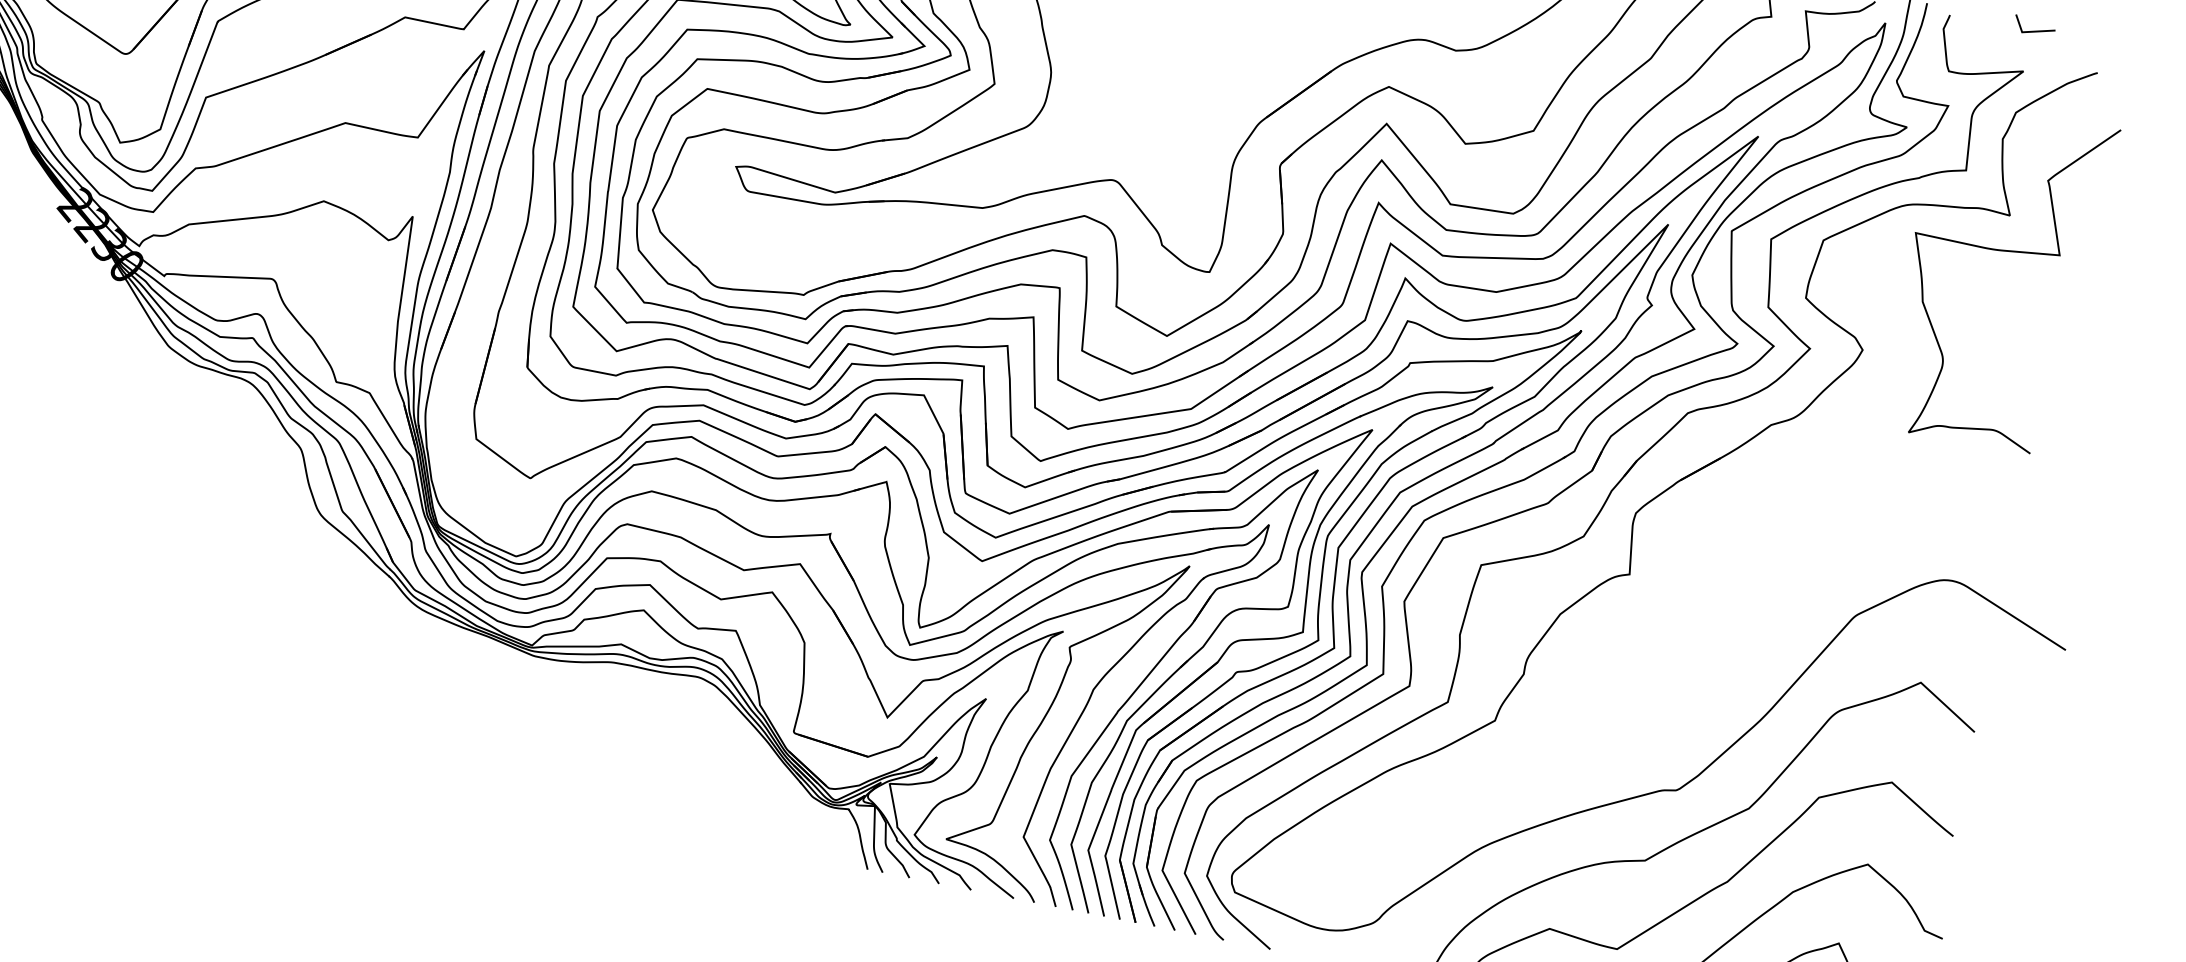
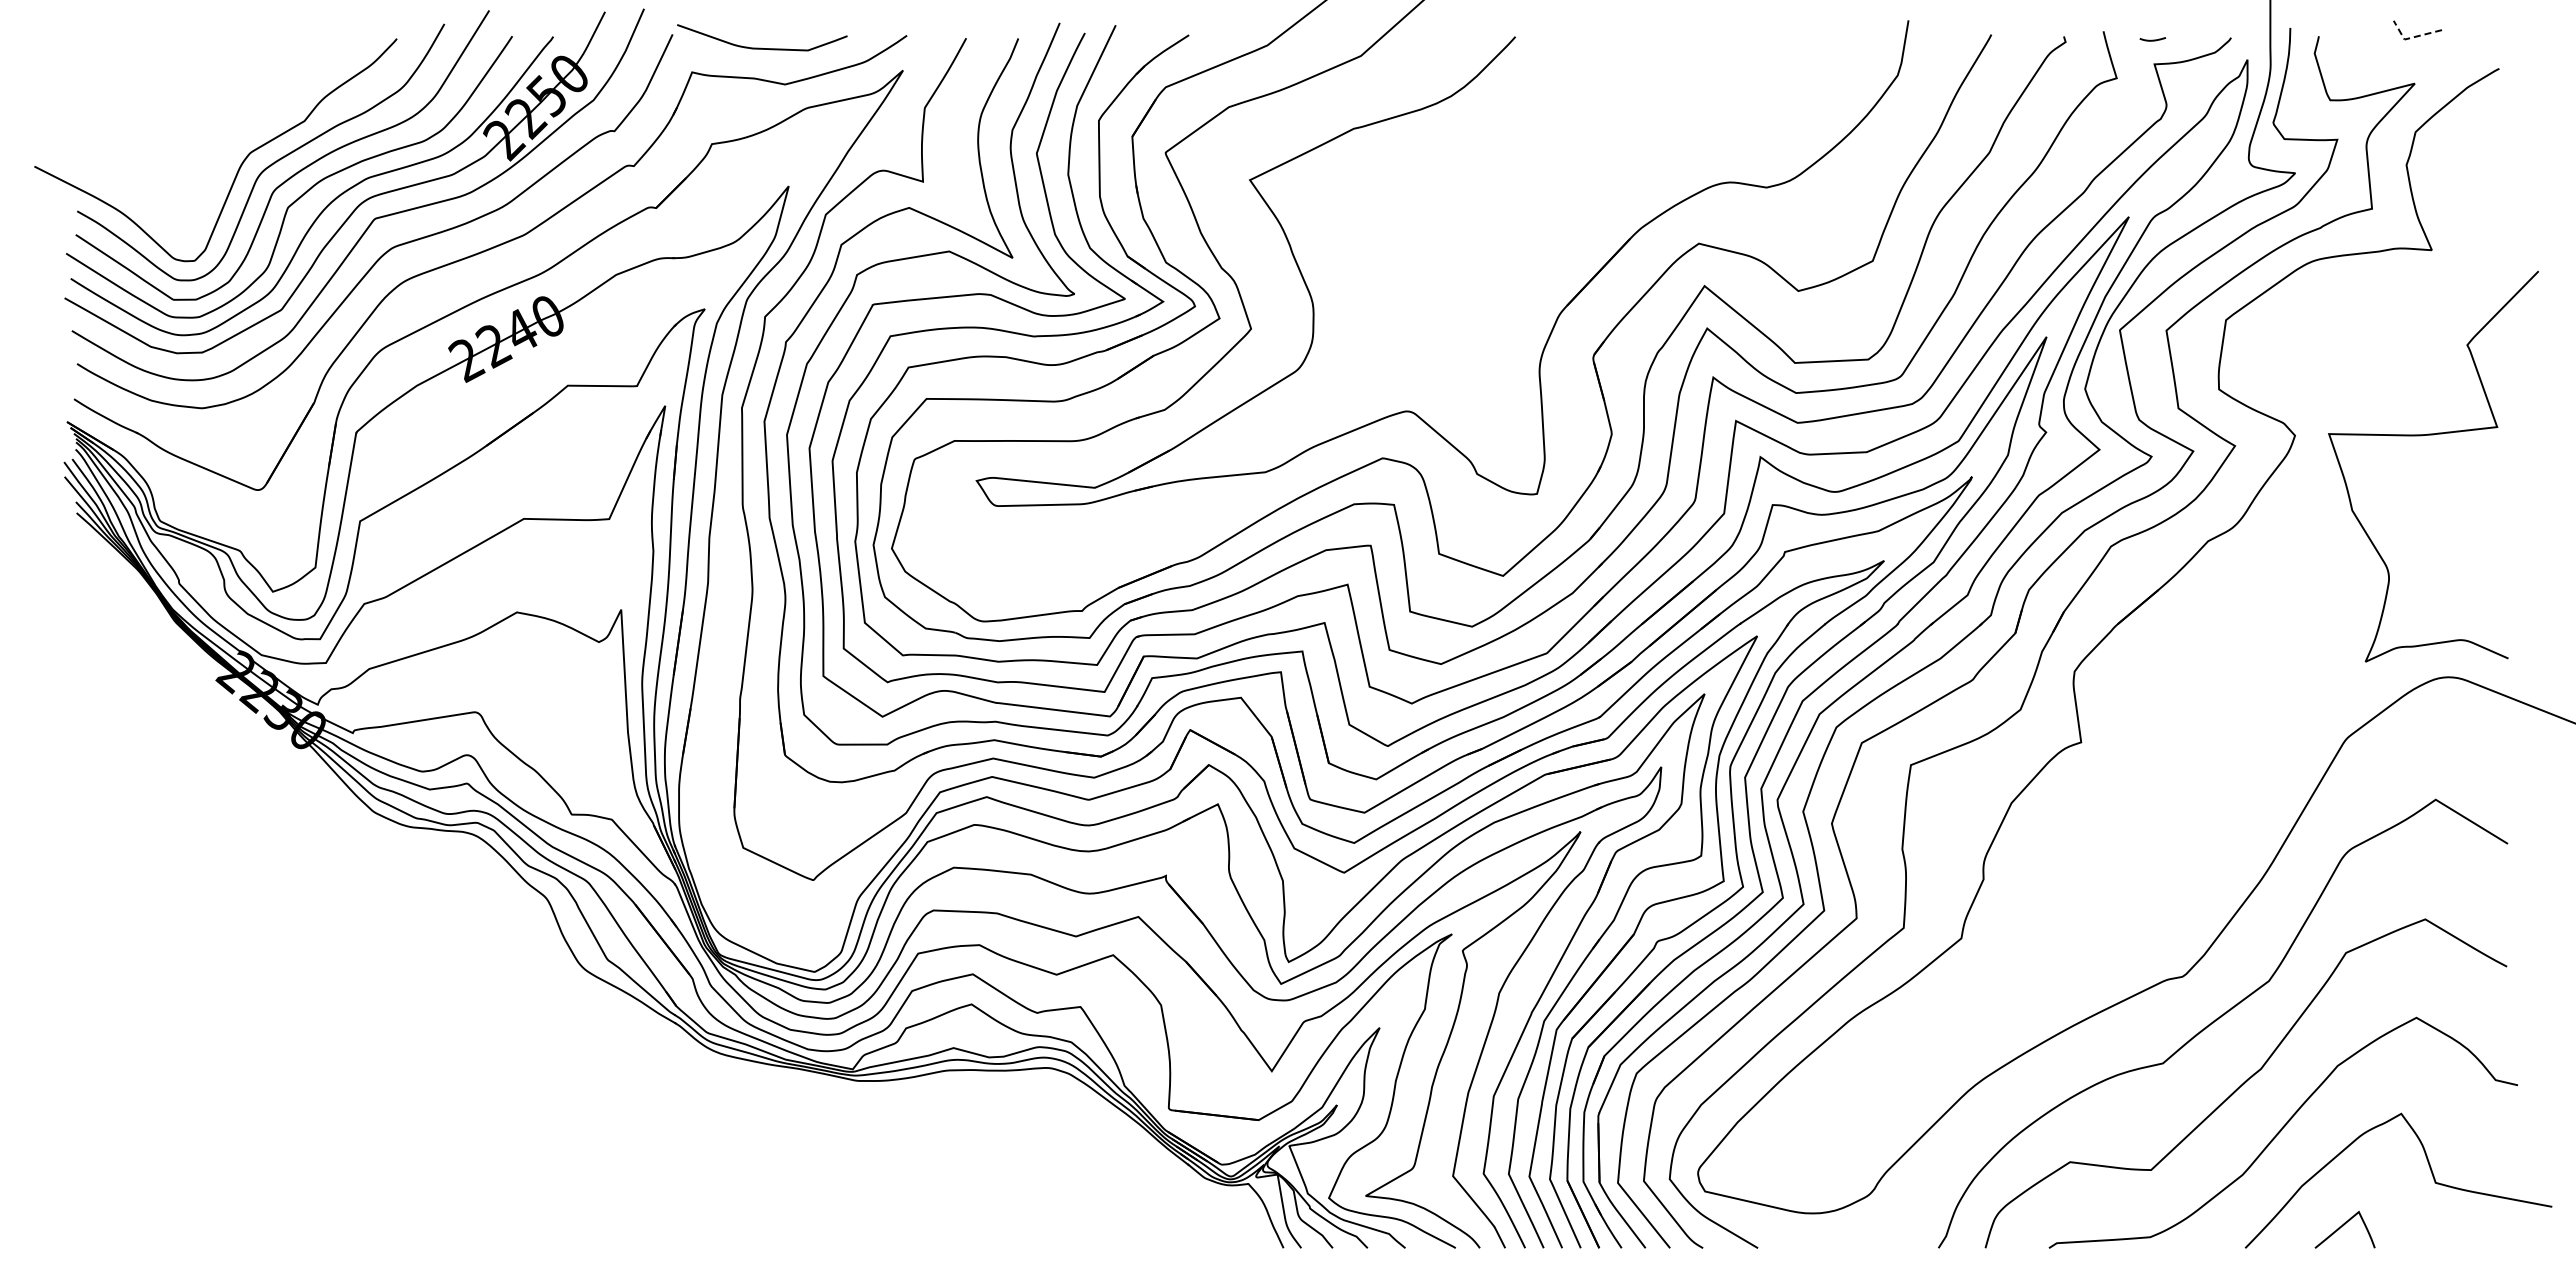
line: (2029, 31) -> (2412, 37), solid -> dashed
curve: (2004, 251) -> (2433, 435), moved

